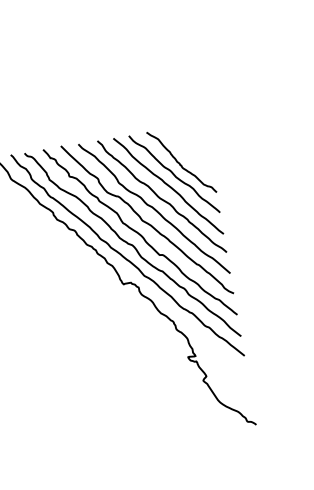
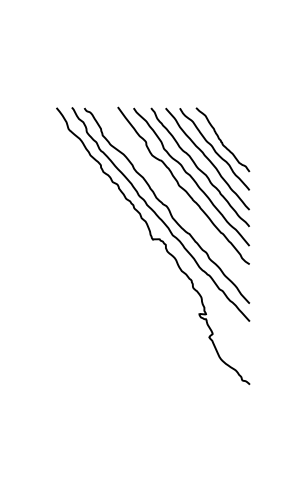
curve: (139, 232) -> (174, 195), removed

